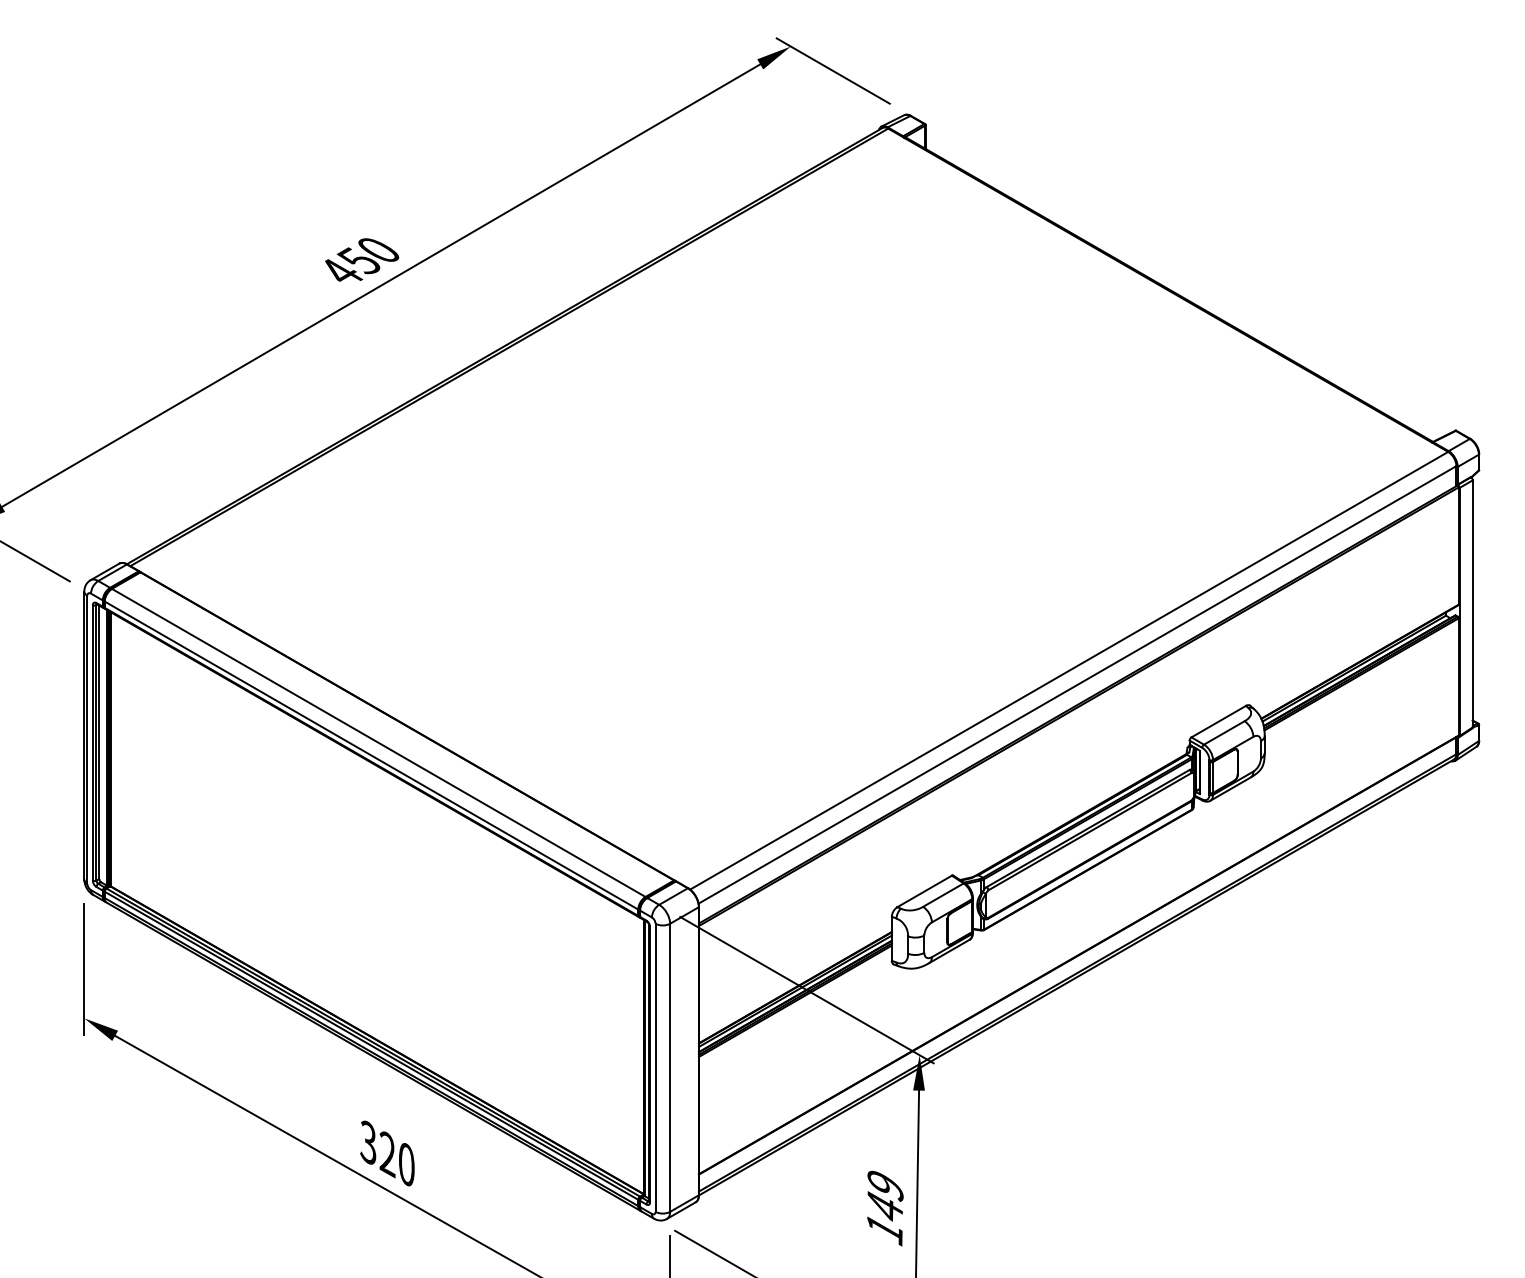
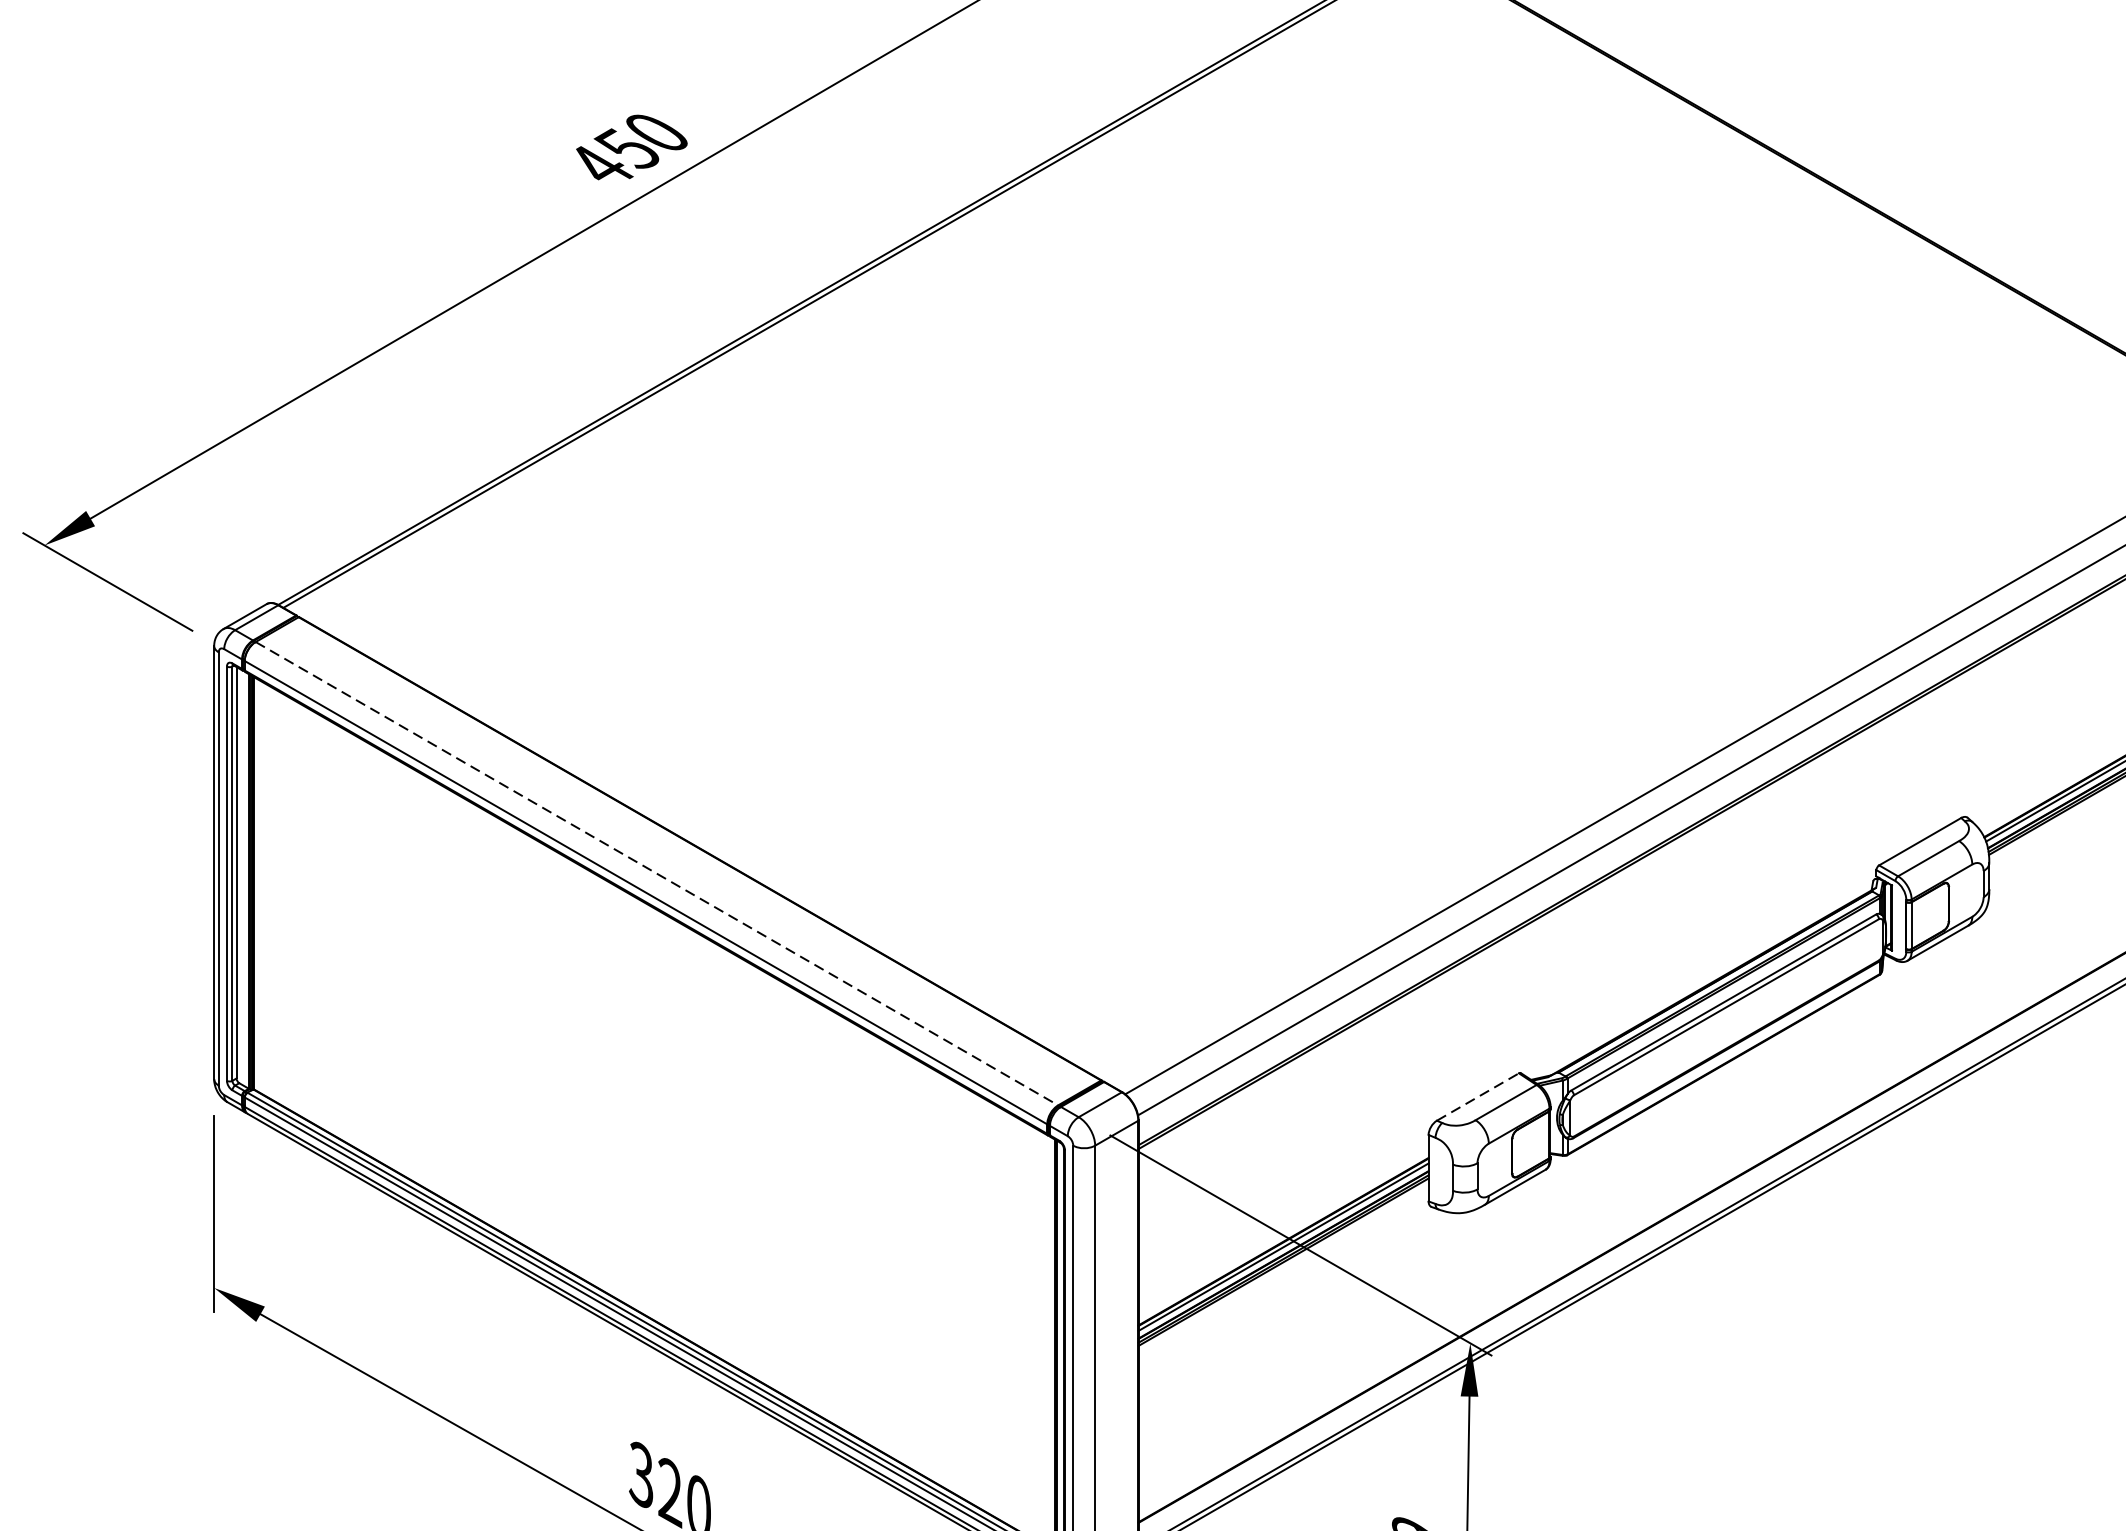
line: (379, 743) -> (658, 874), solid -> dashed
line: (924, 891) -> (1477, 1097), solid -> dashed

